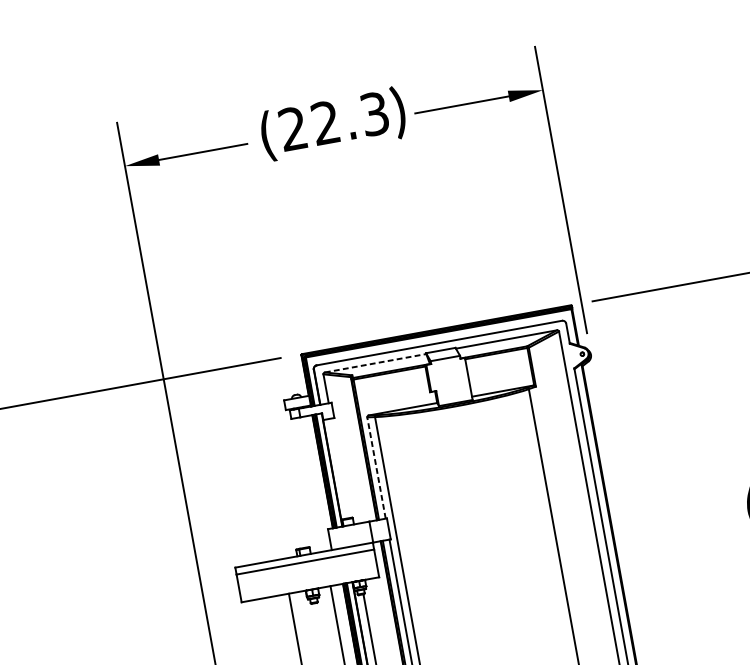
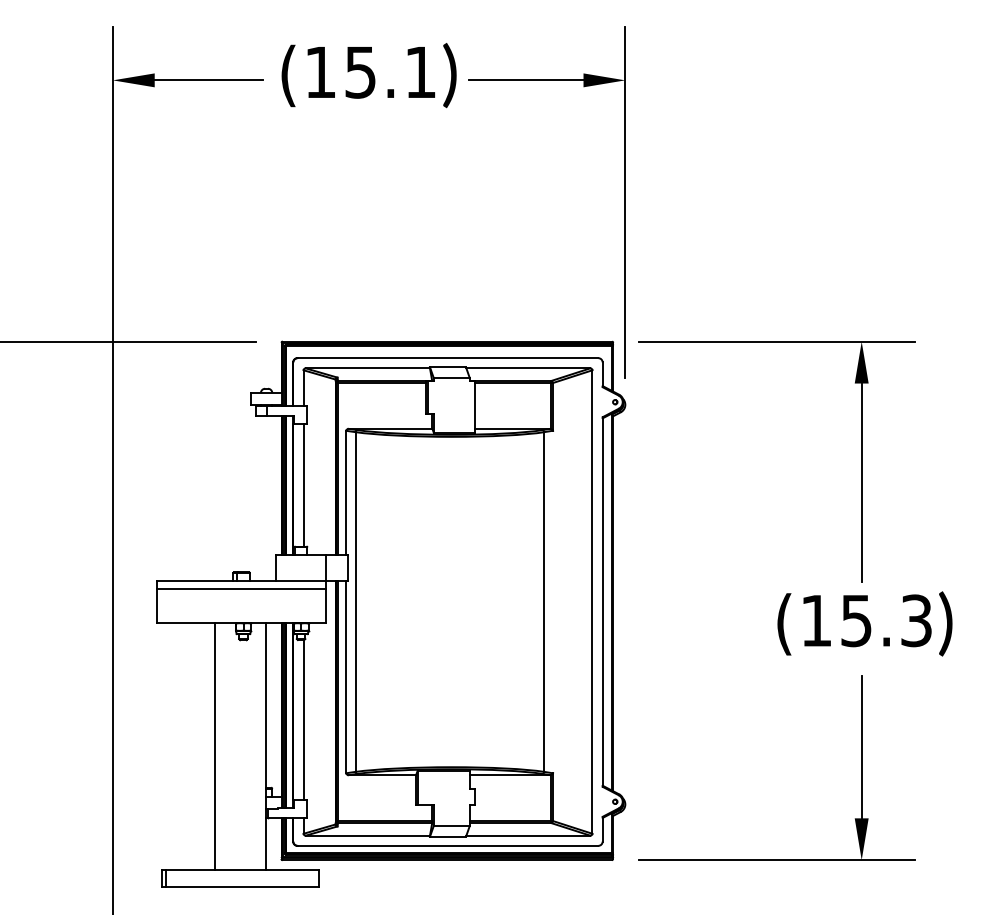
text: (333, 121) -> (370, 72), (22.3 -> (15.1
line: (376, 363) -> (368, 368), dashed -> solid
line: (376, 467) -> (346, 492), dashed -> solid
line: (340, 468) -> (303, 485), added

